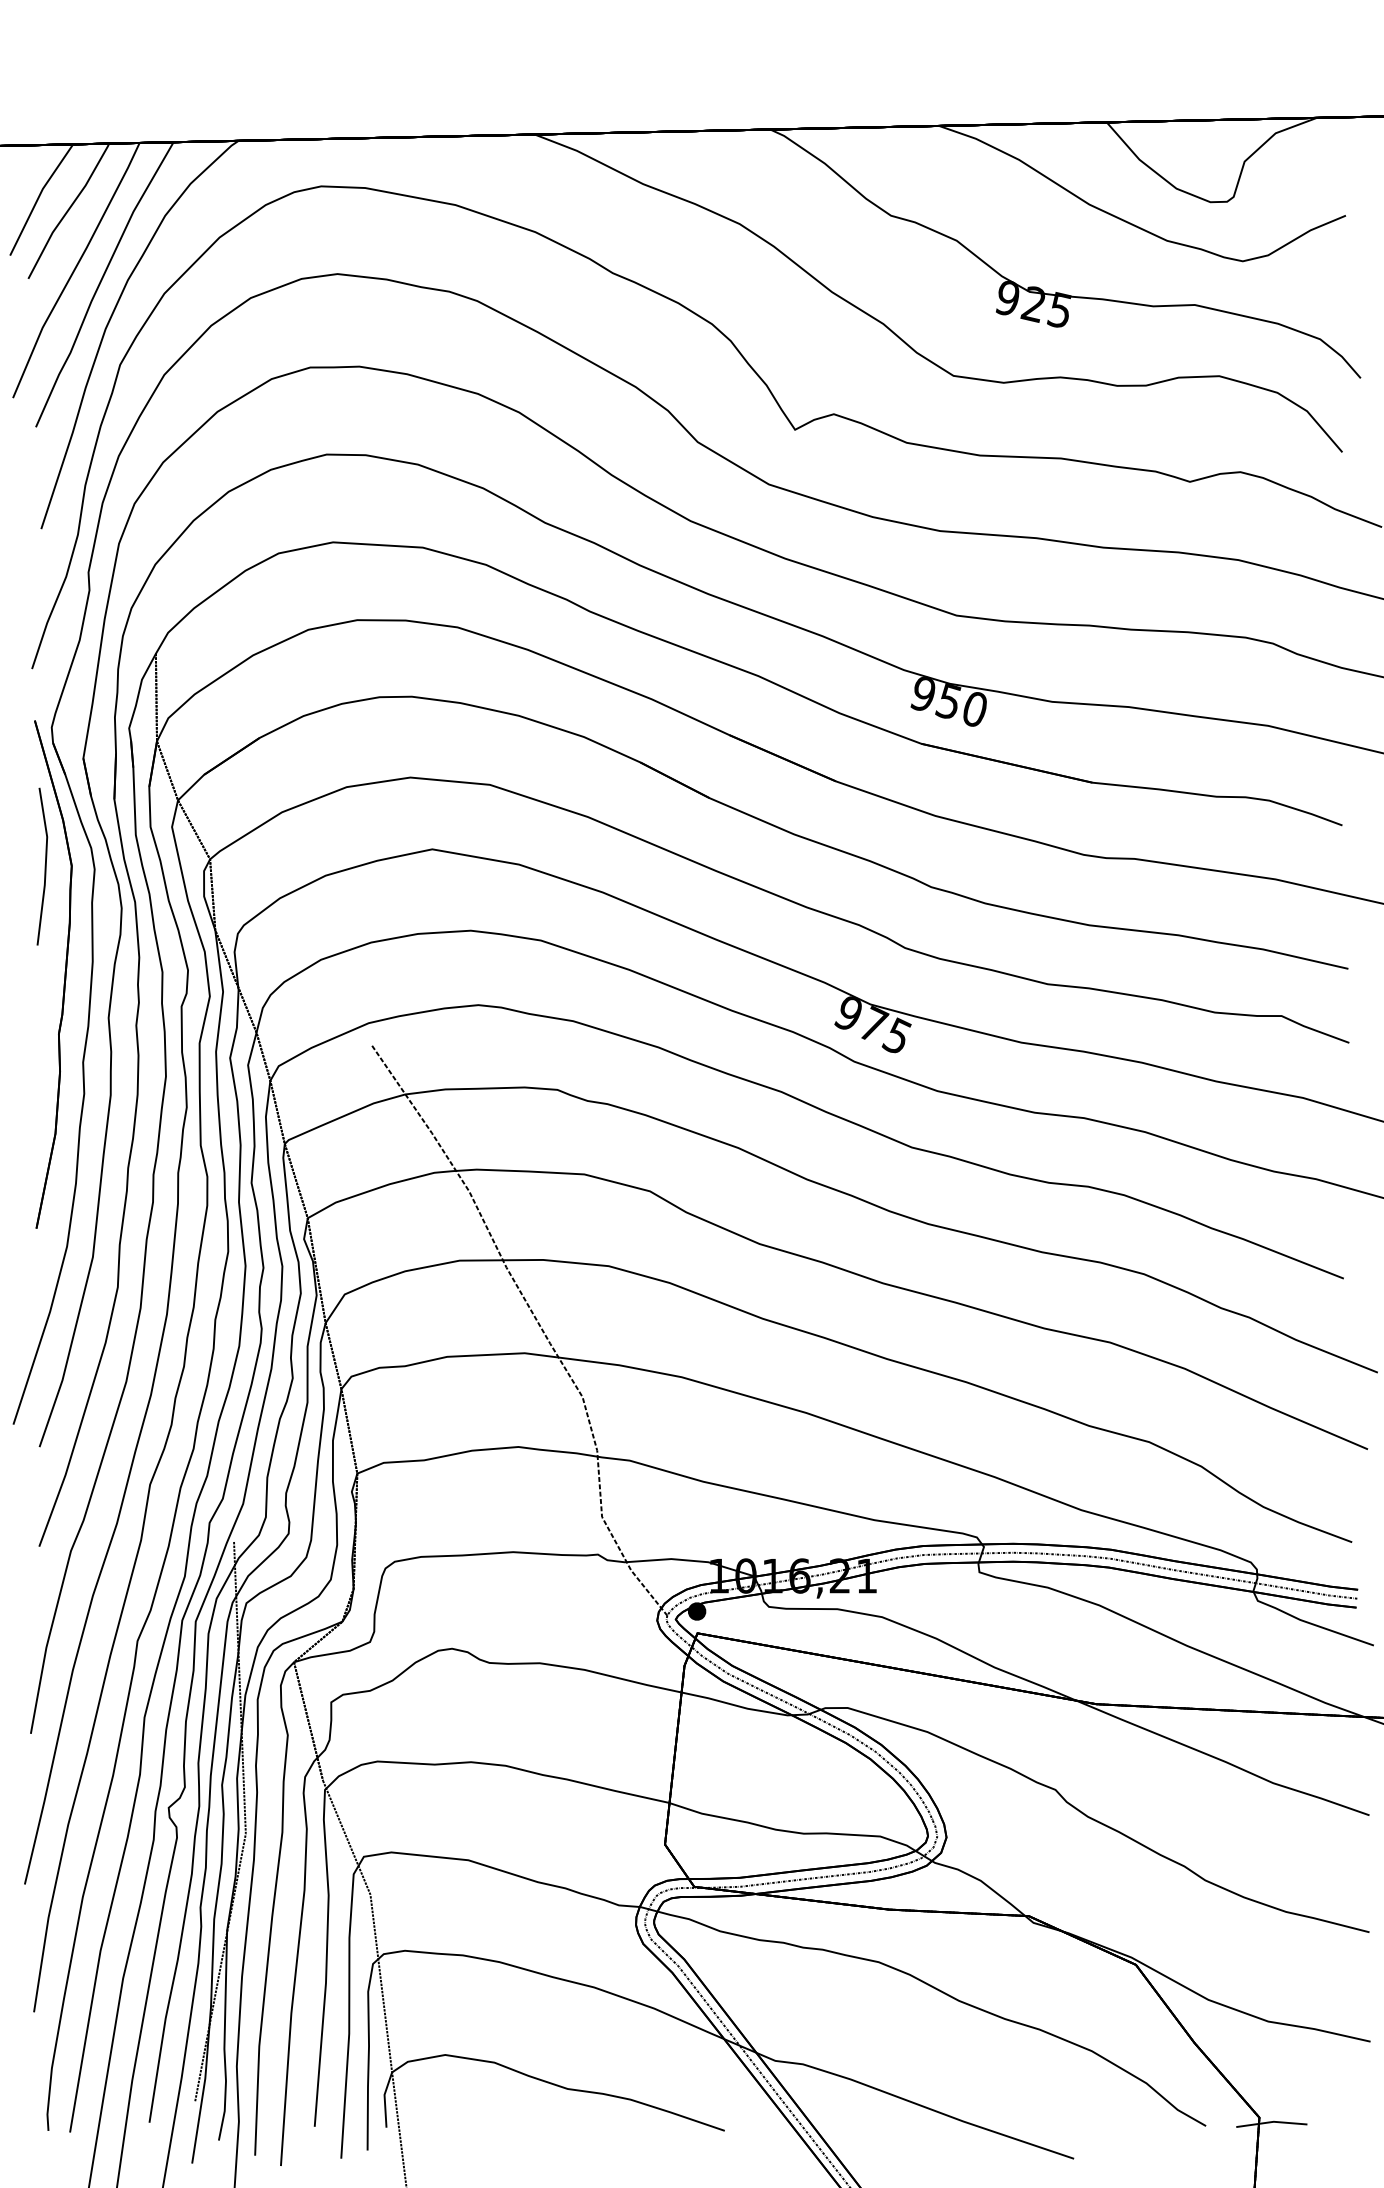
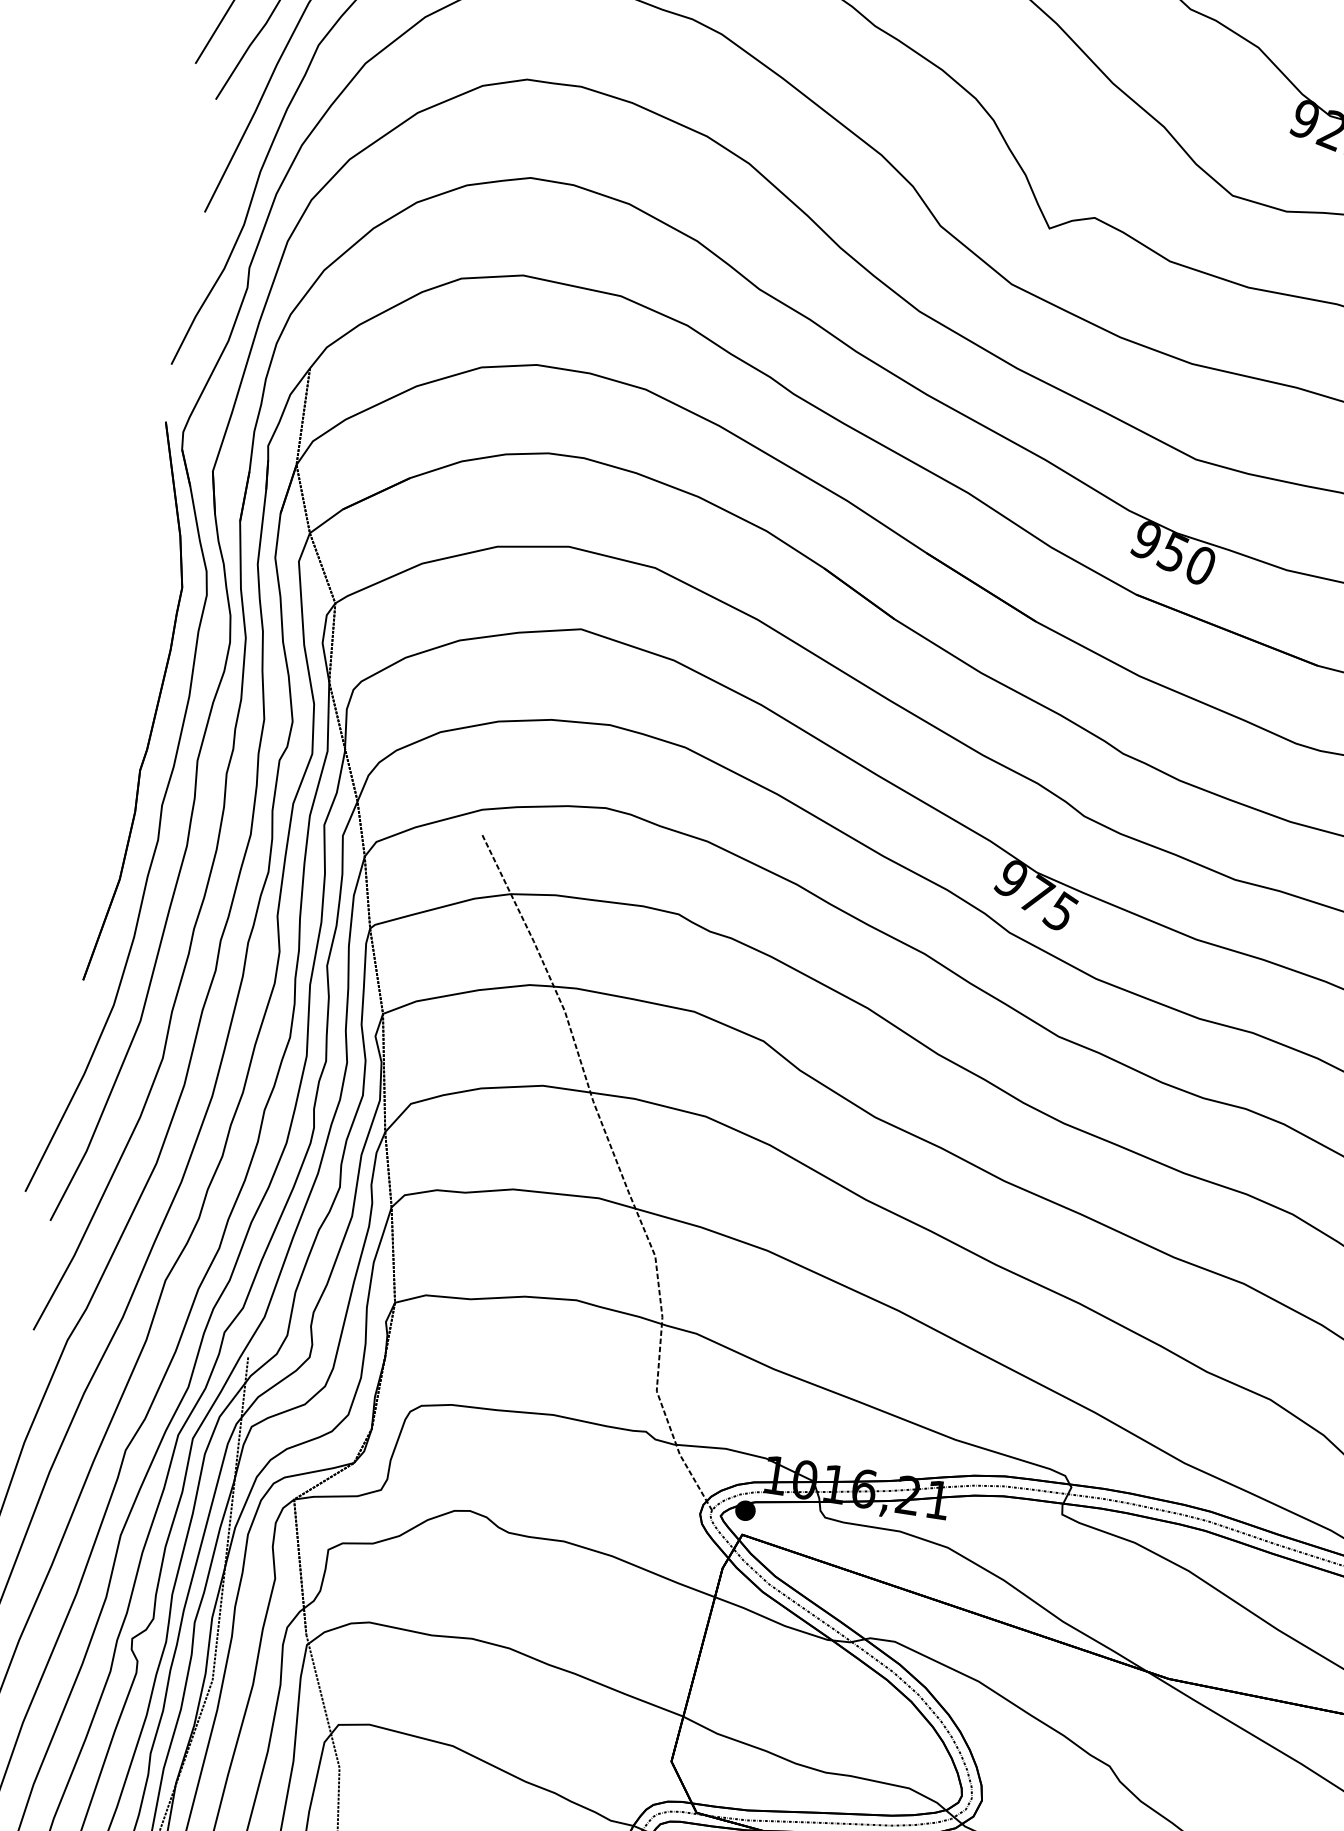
part: (42, 866) -> (149, 583), removed

